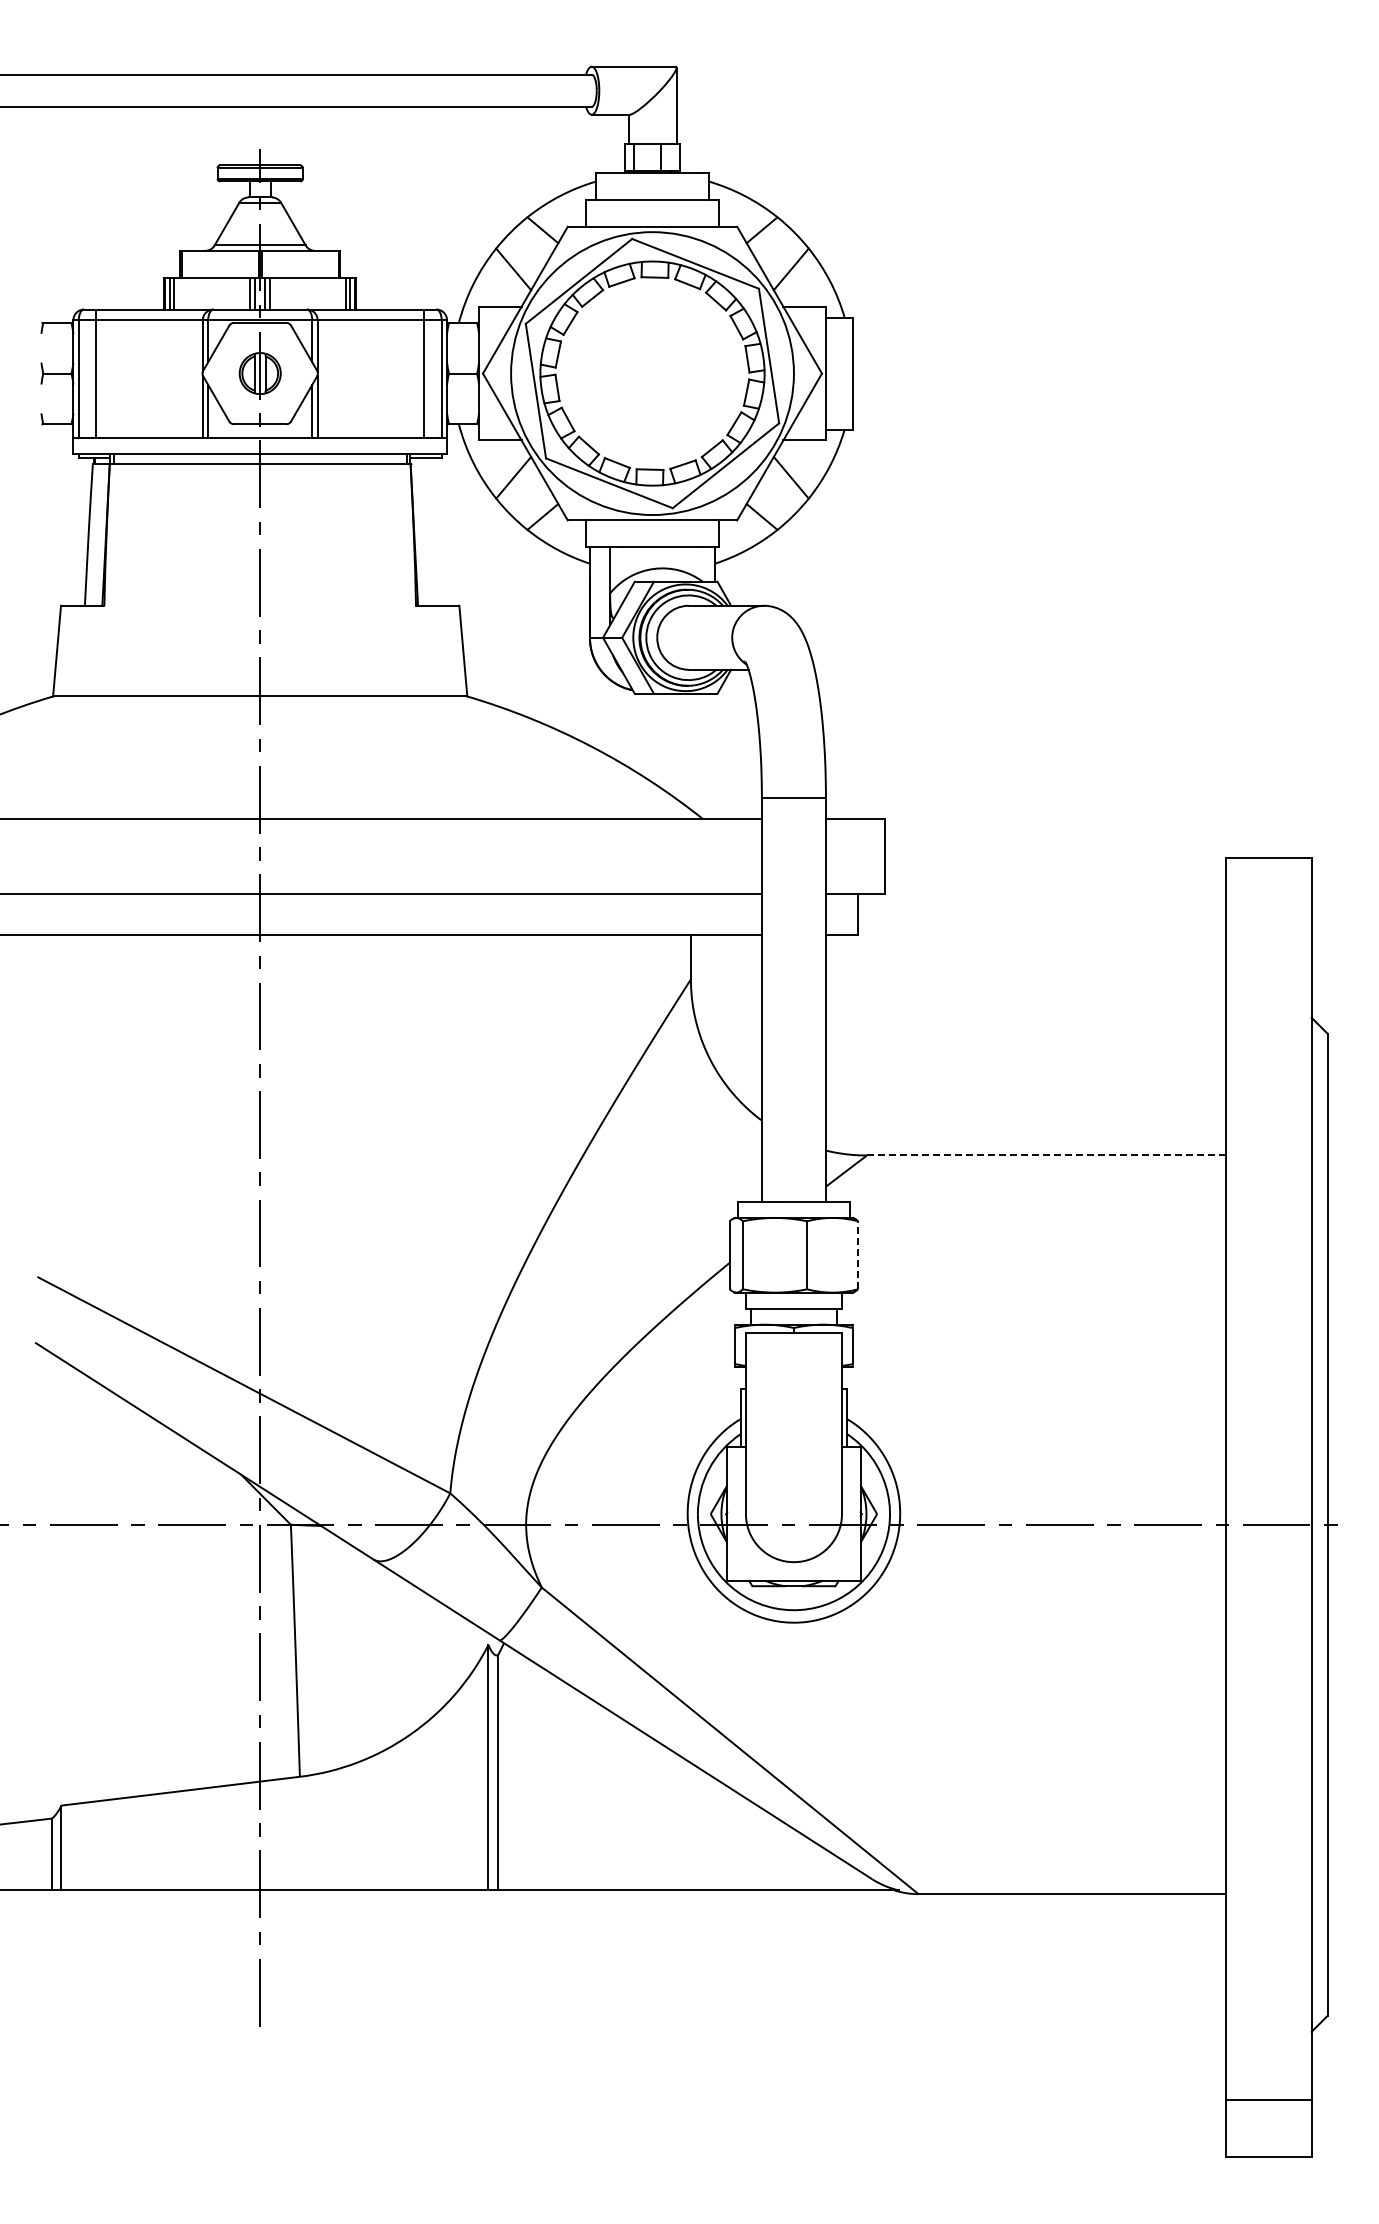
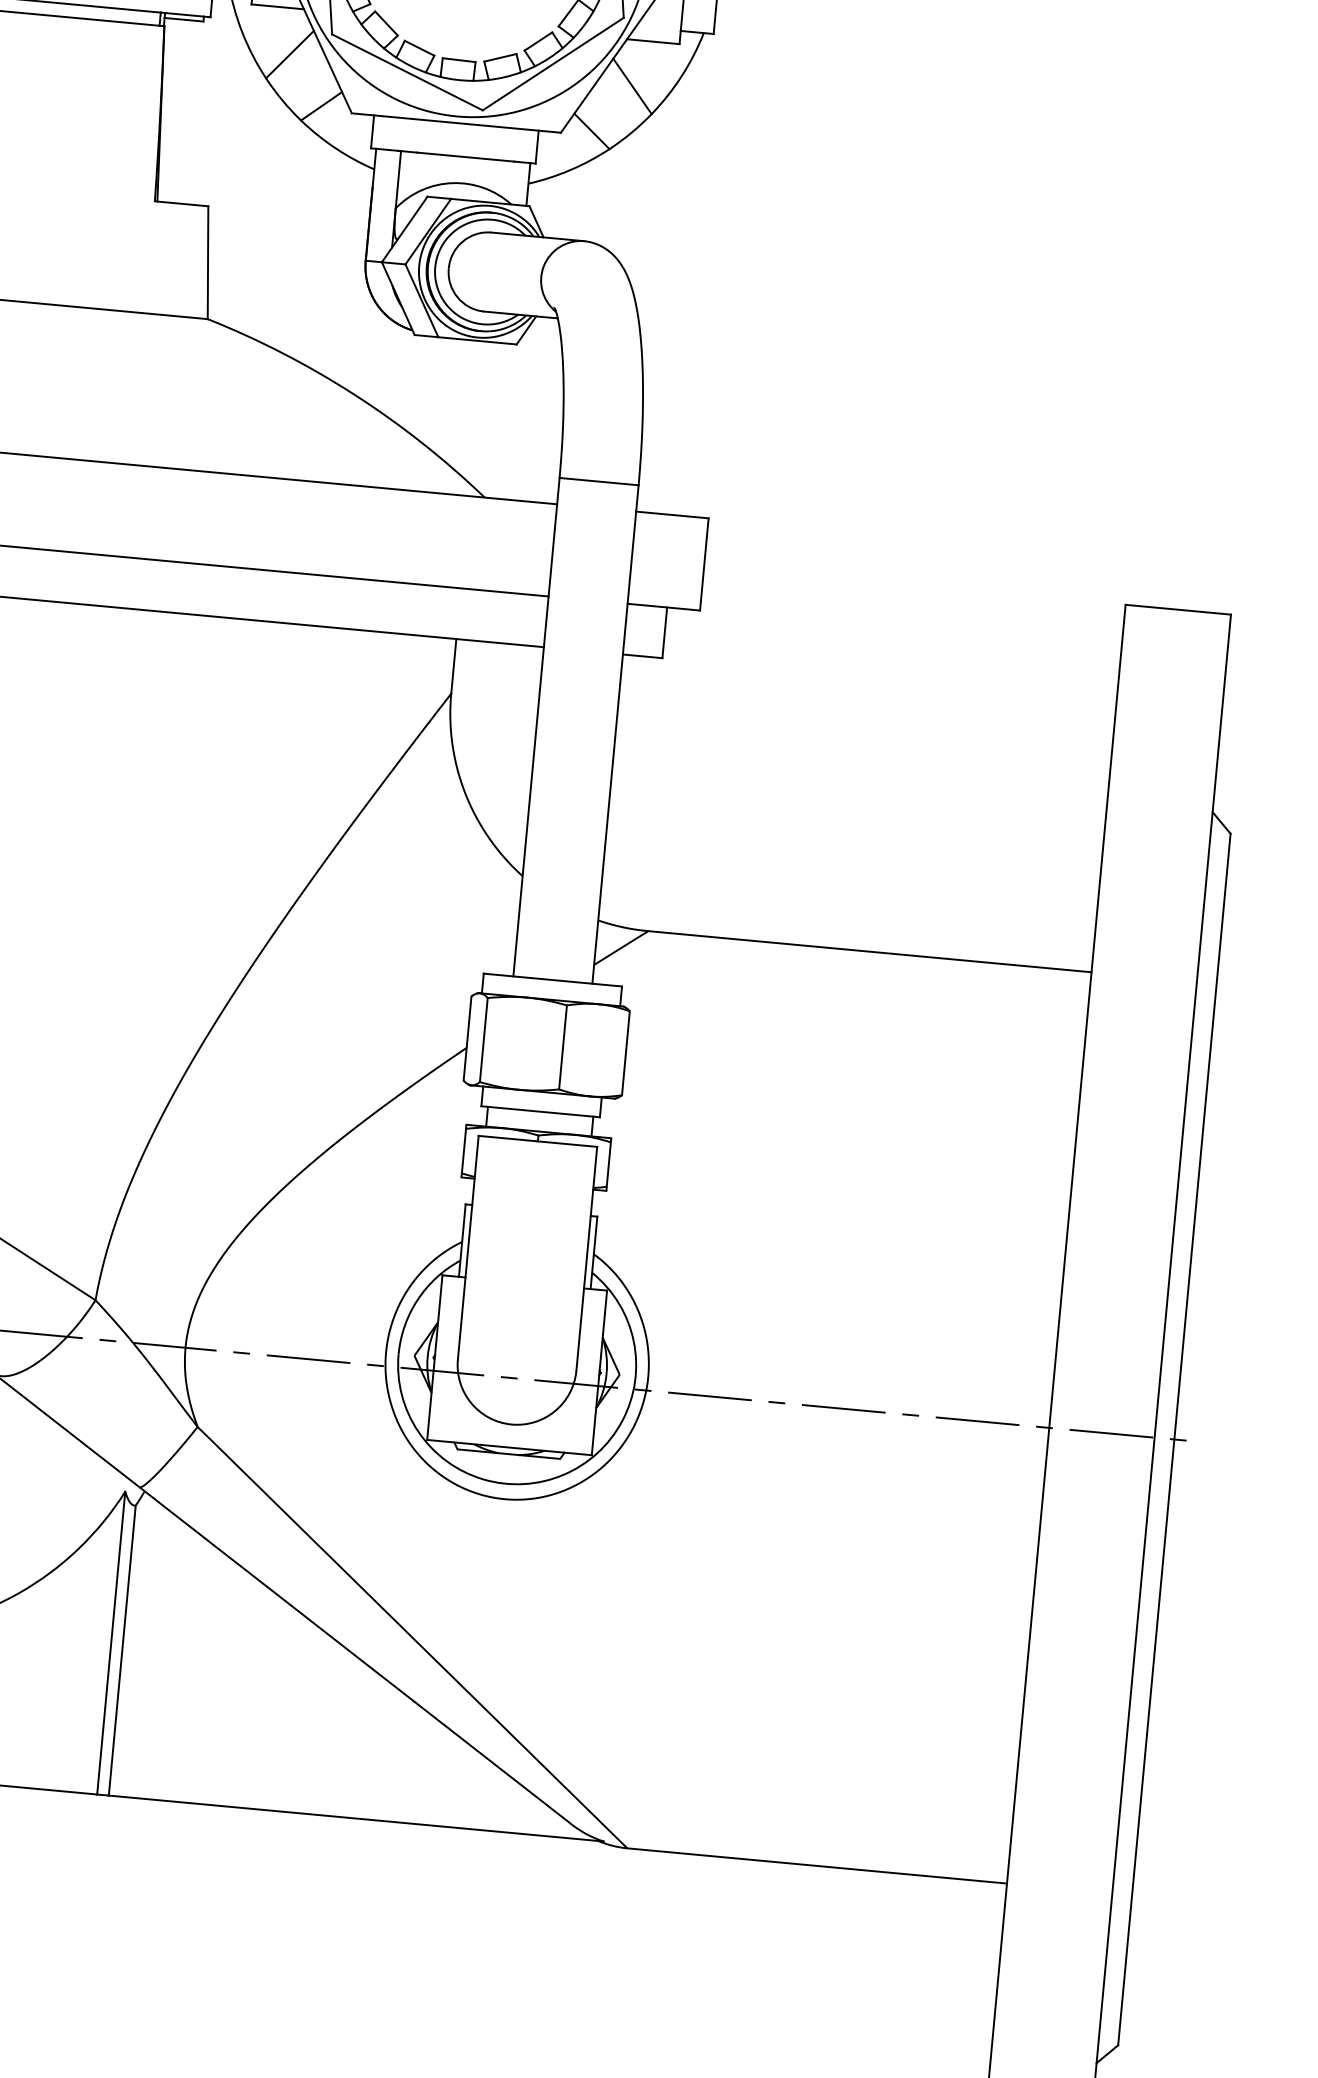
line: (1046, 1155) -> (869, 951), dashed -> solid
line: (858, 1254) -> (626, 1052), dashed -> solid

